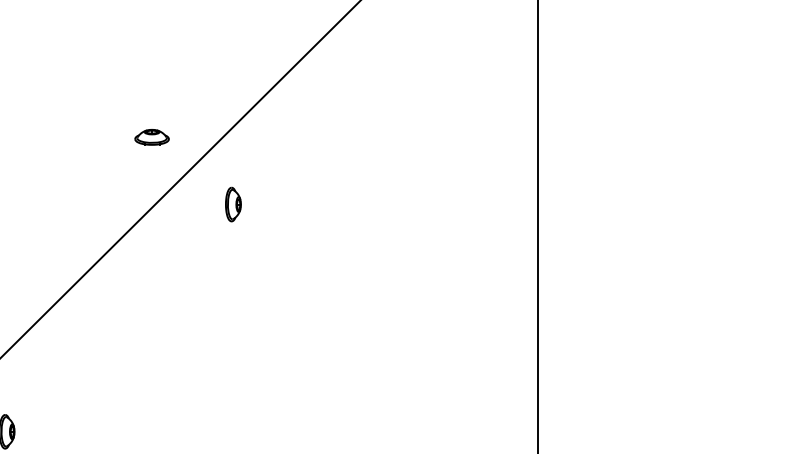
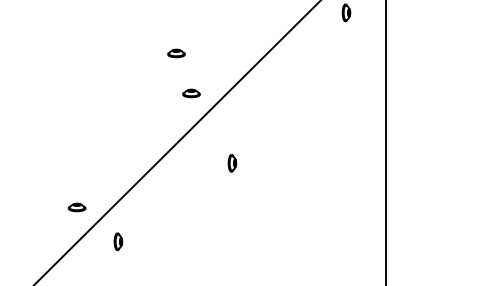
part: (122, 57) -> (176, 53), added
part: (233, 204) -> (232, 163), moved

